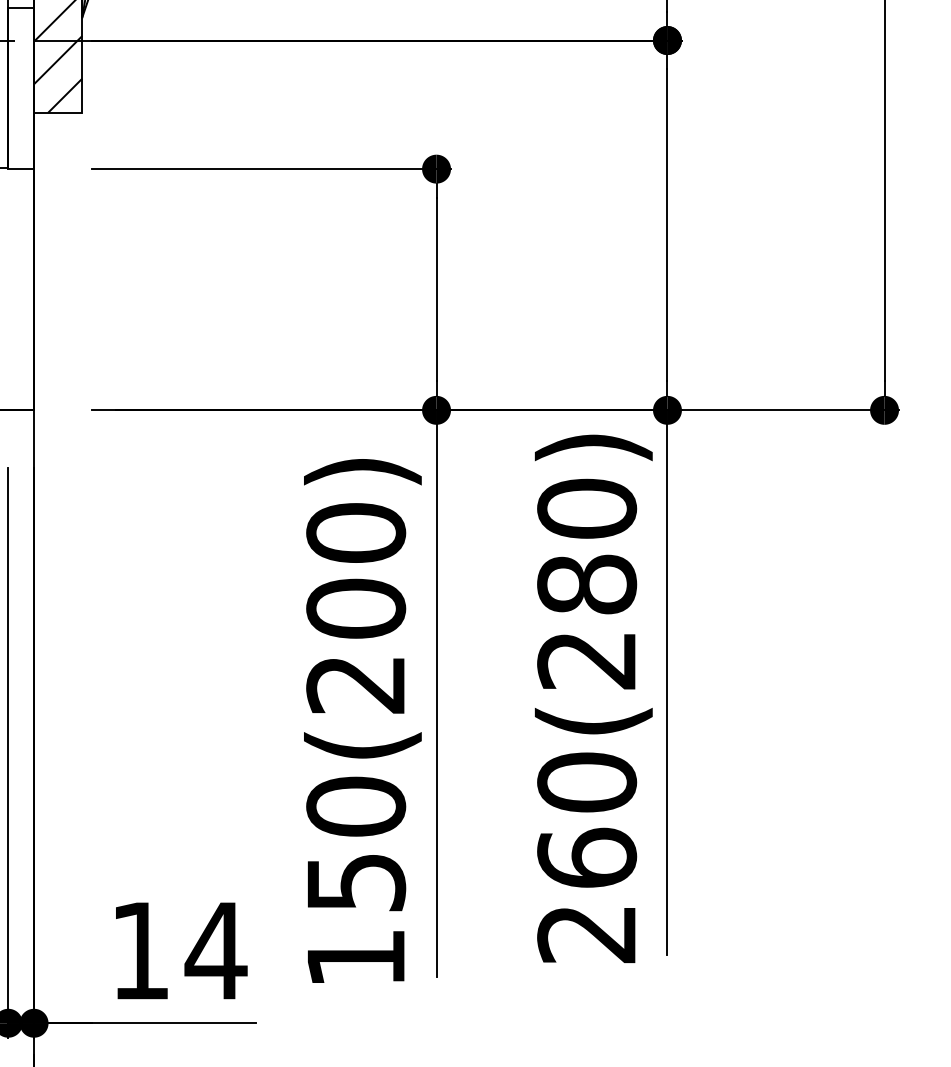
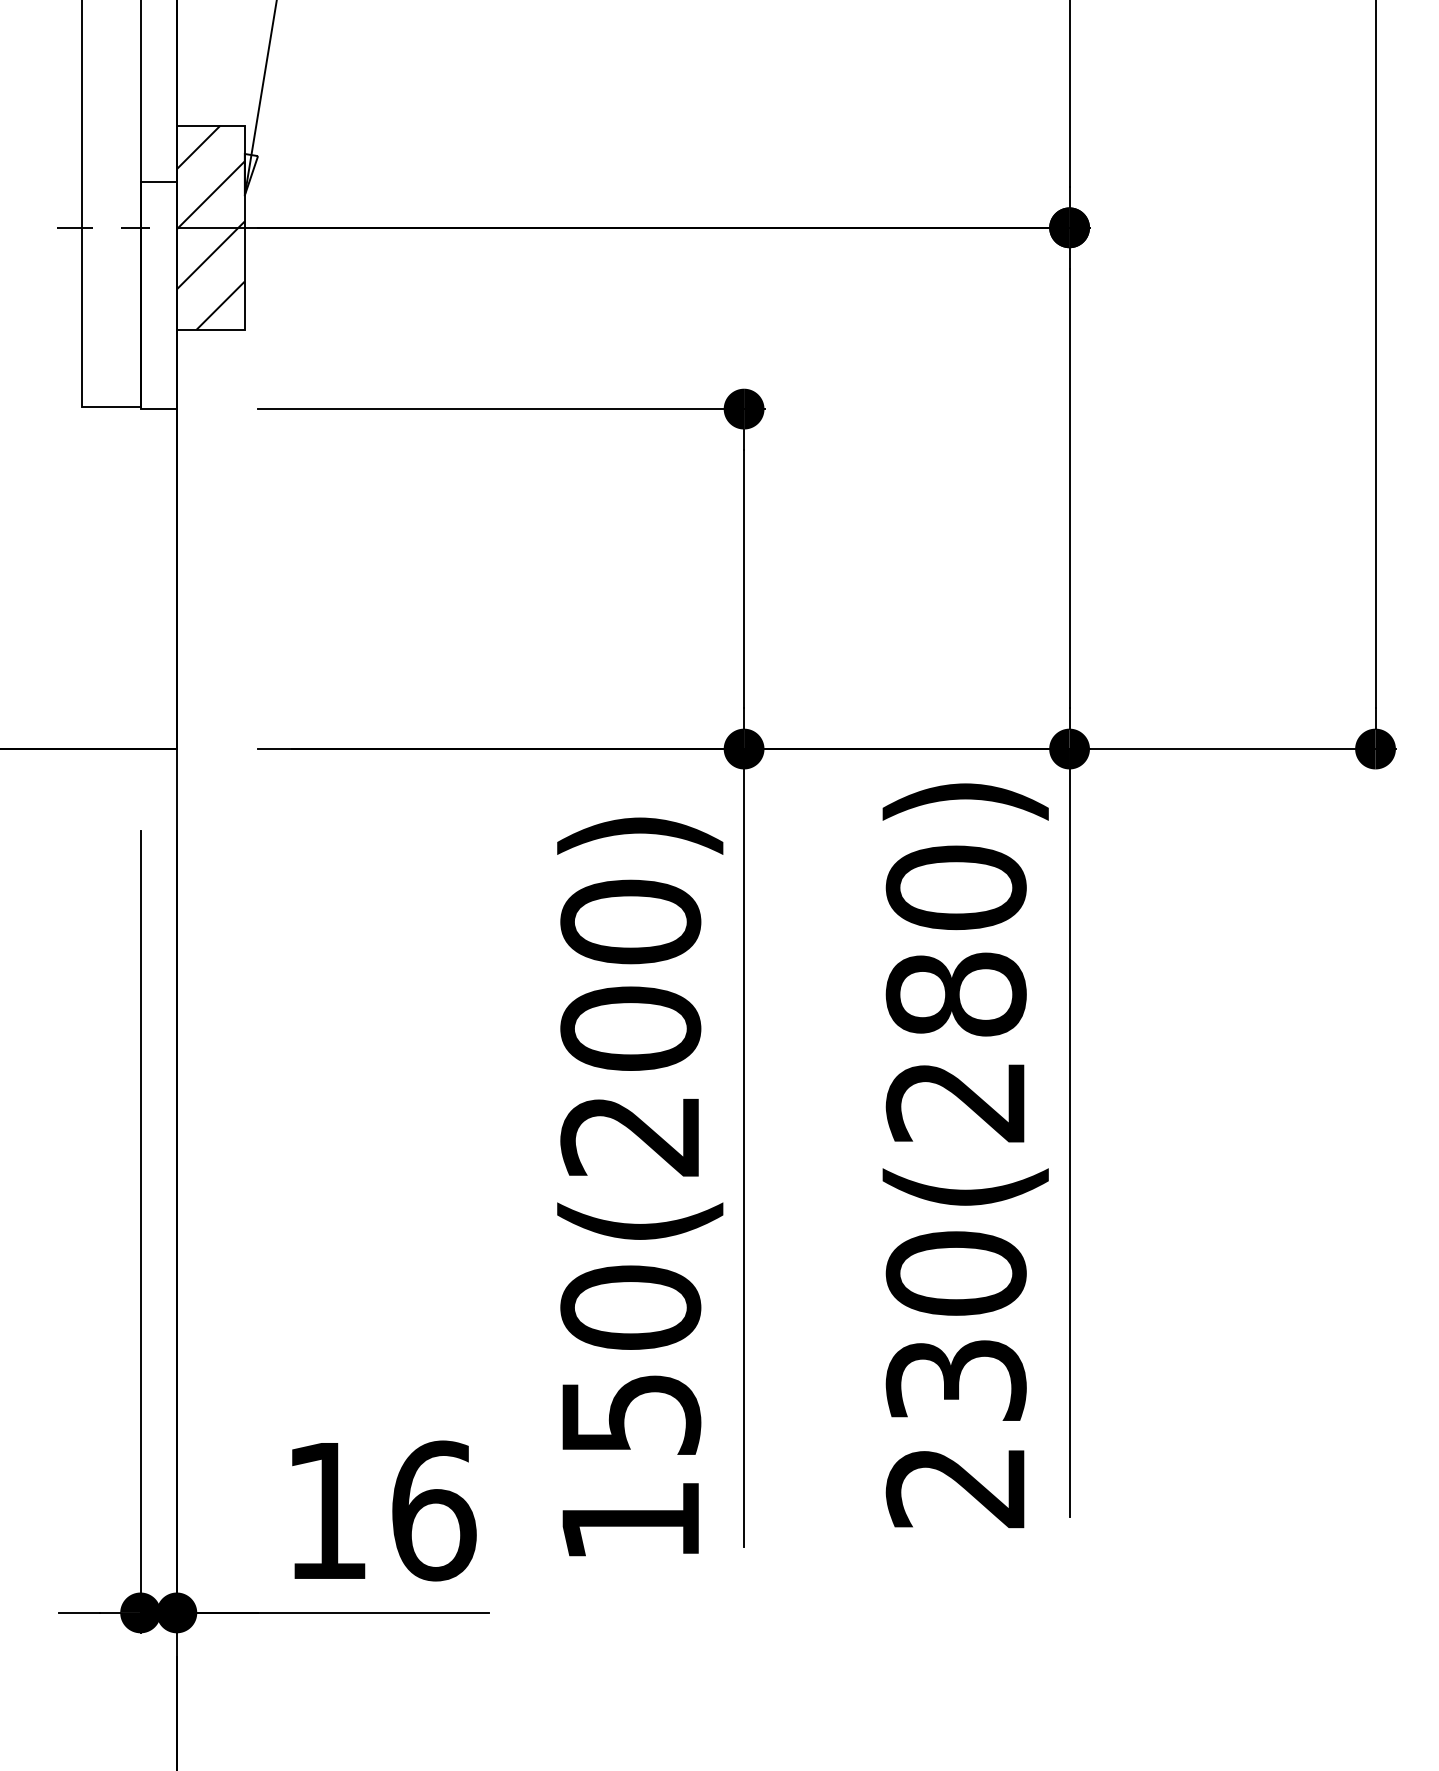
text: (586, 857) -> (955, 1379), 260(280) -> 230(280)
text: (215, 950) -> (432, 1510), 14 -> 16

